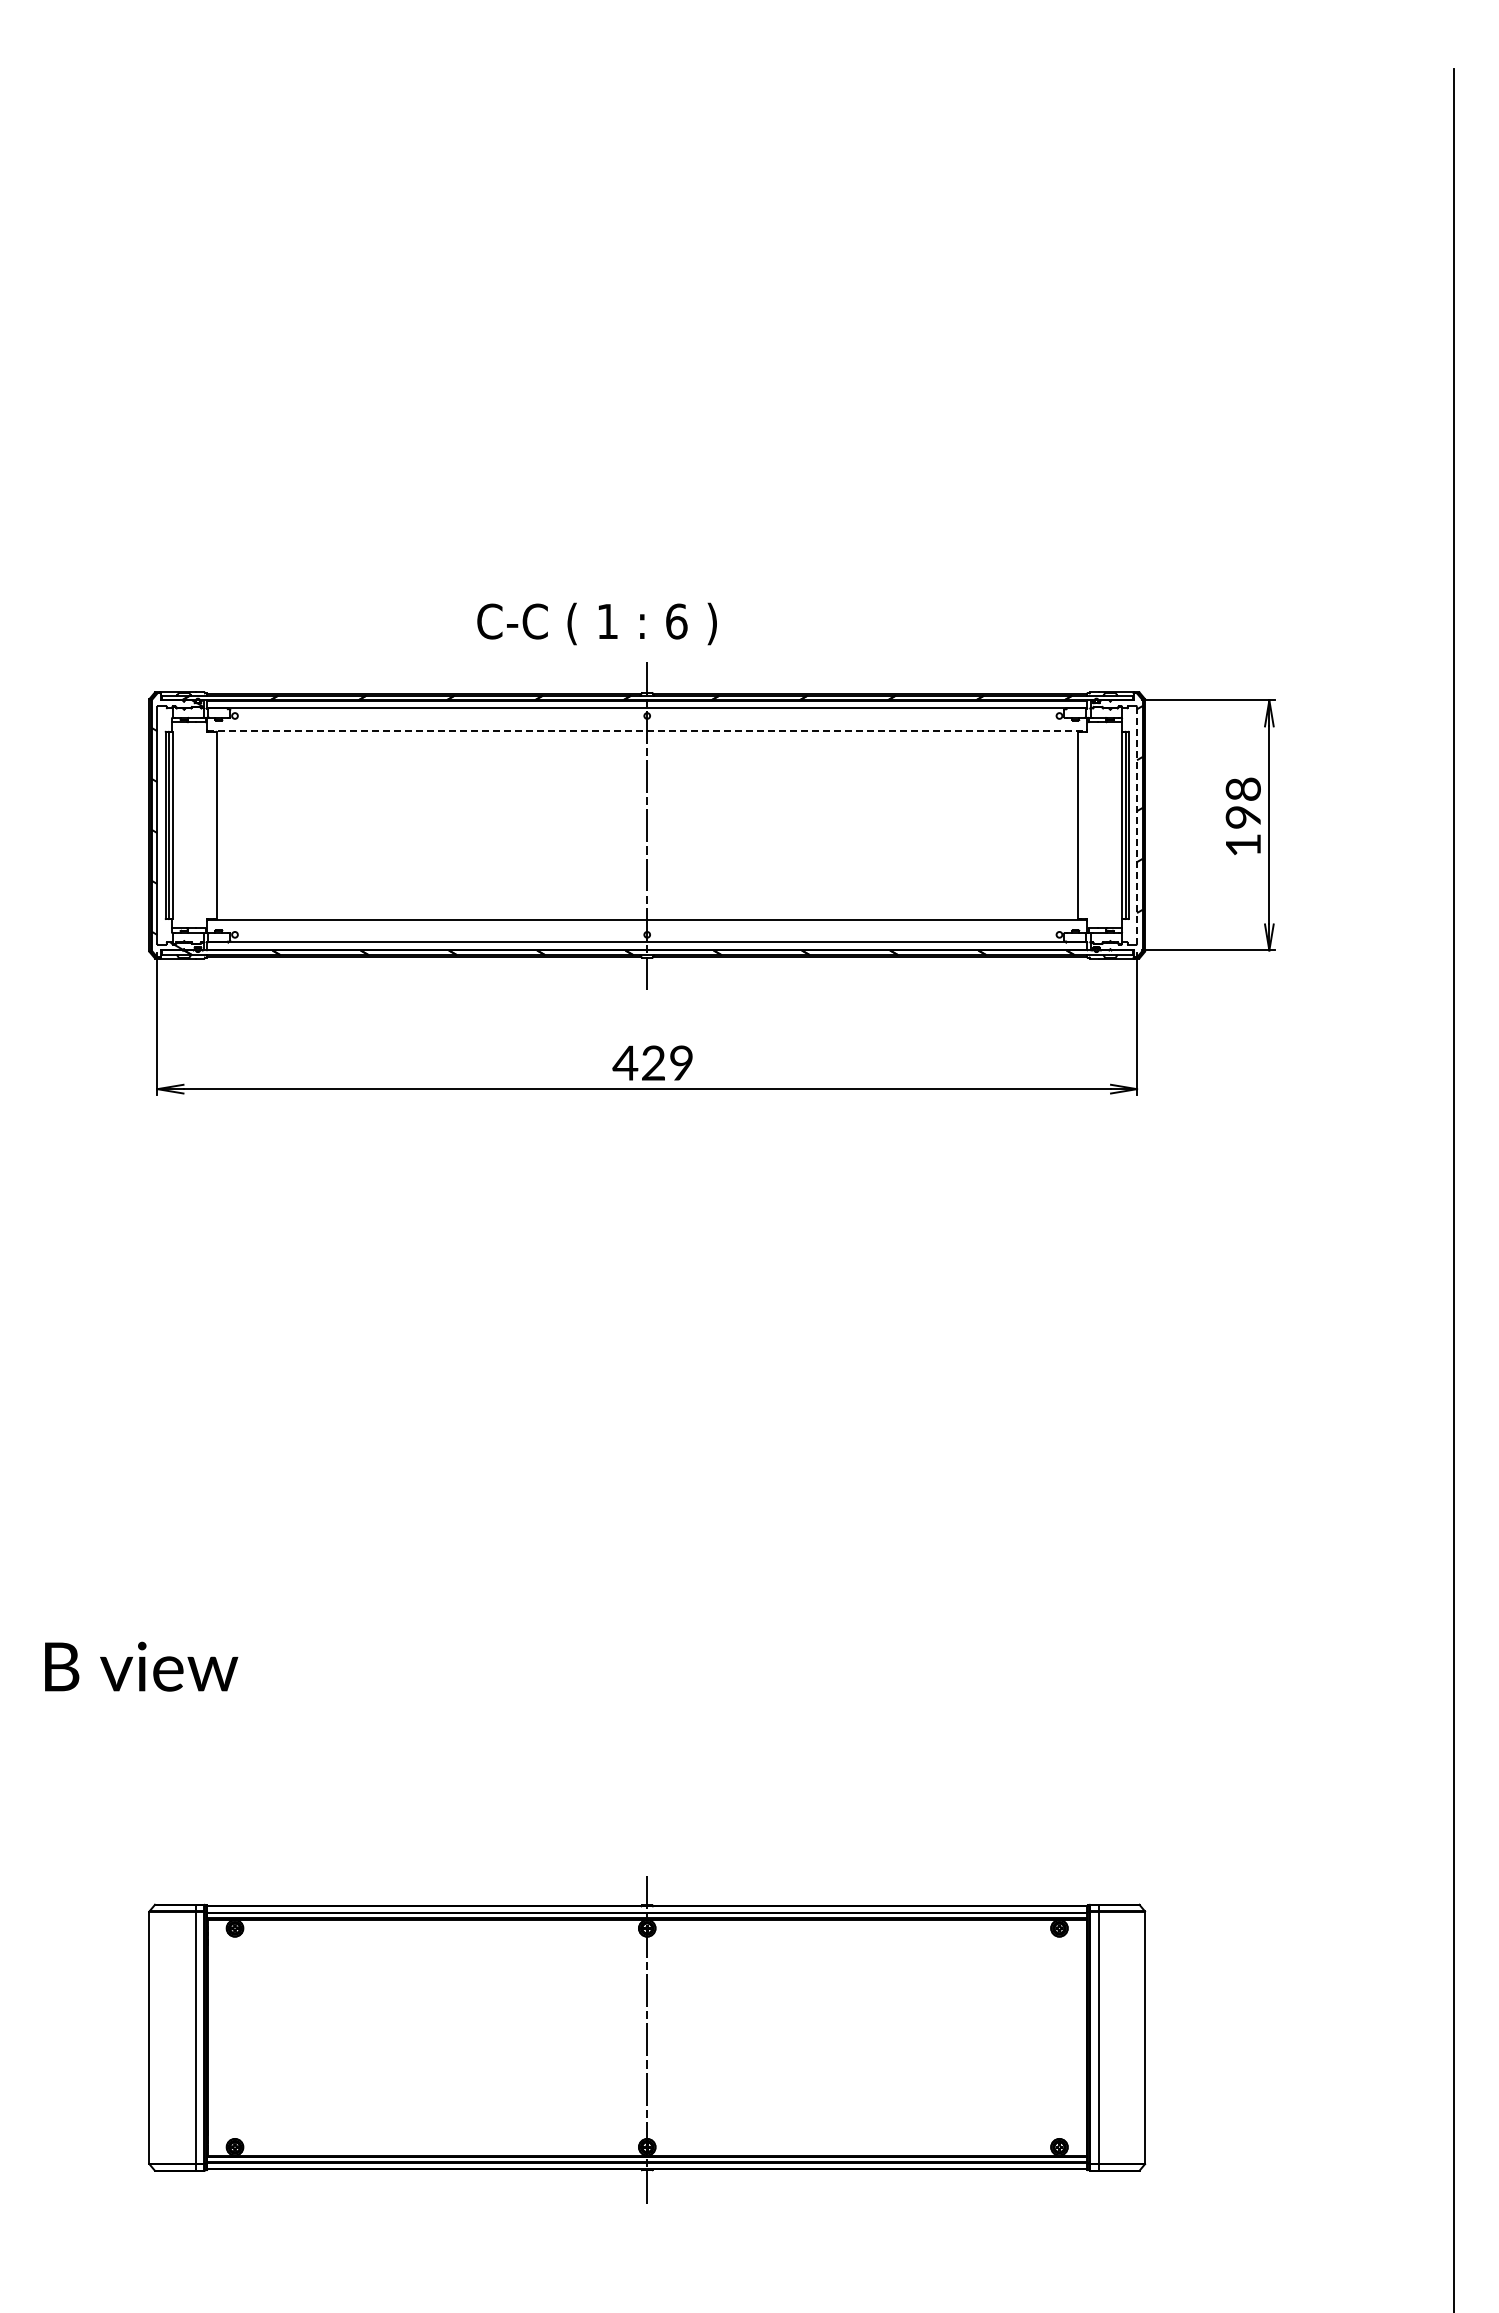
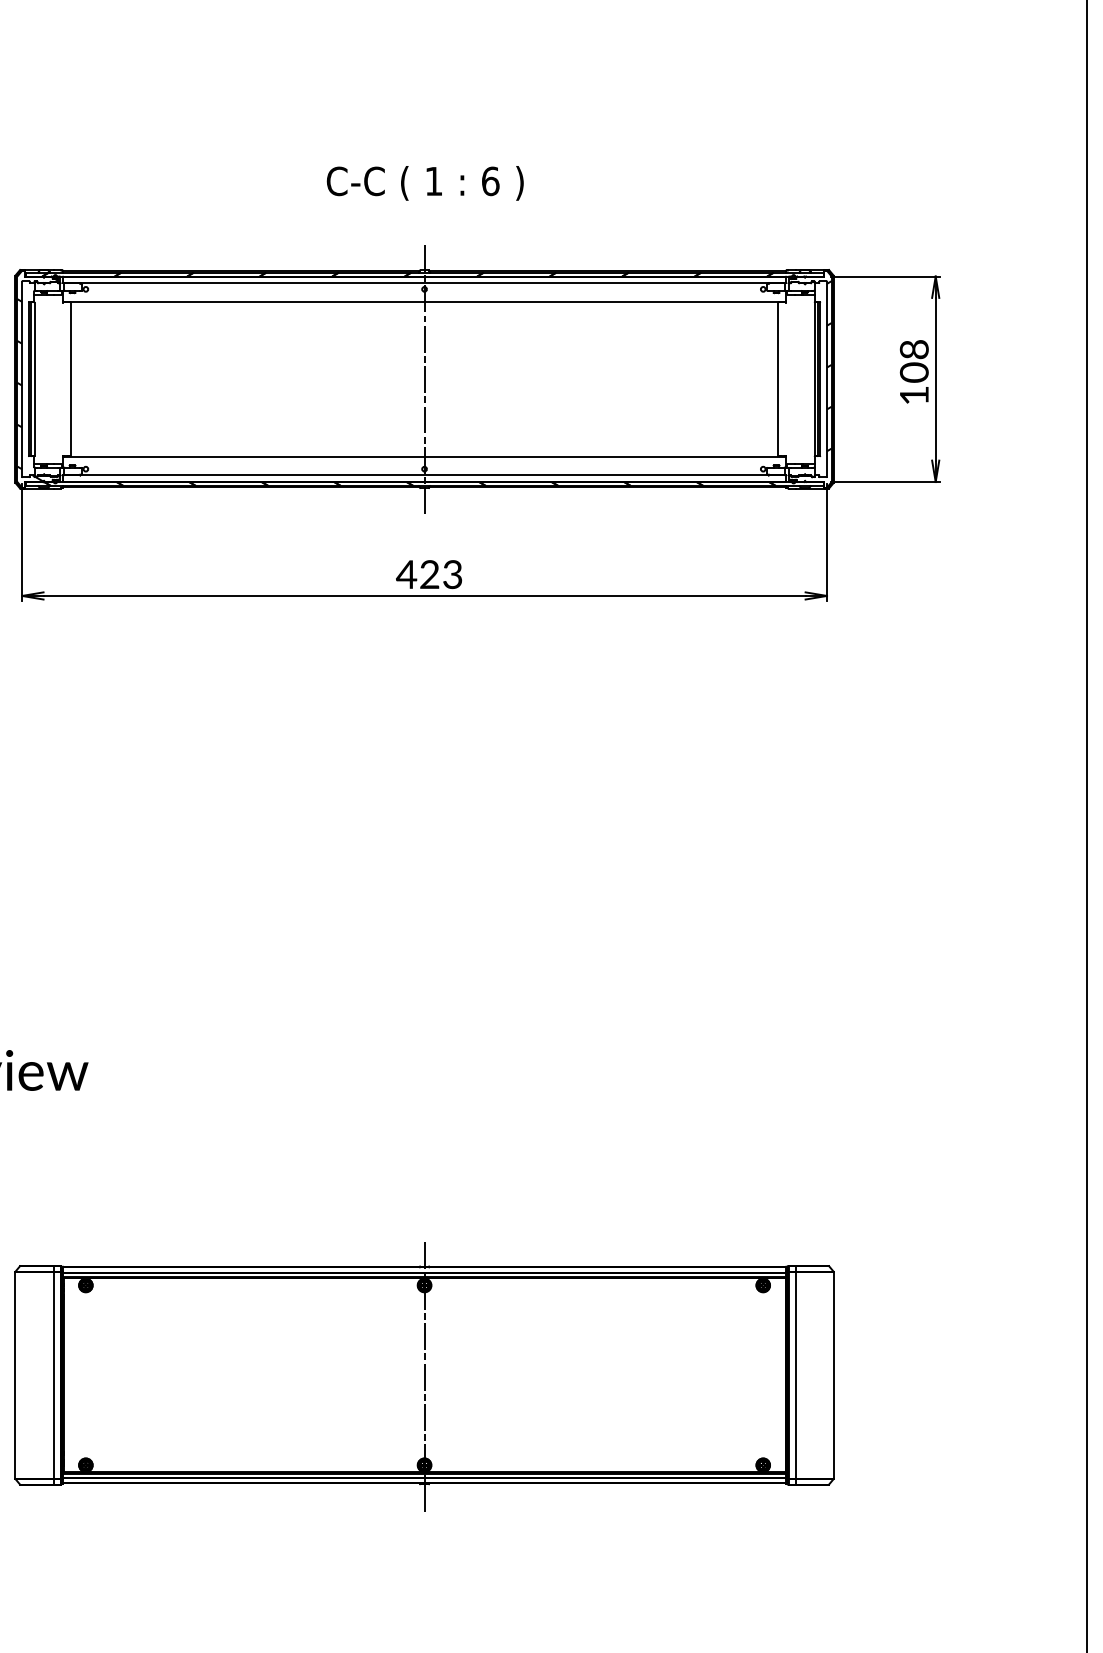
text: (596, 623) -> (424, 182), moved
line: (647, 730) -> (424, 301), dashed -> solid
text: (1243, 816) -> (914, 371), 198 -> 108
line: (1137, 825) -> (827, 379), dashed -> solid
text: (681, 1062) -> (452, 574), 429 -> 423

